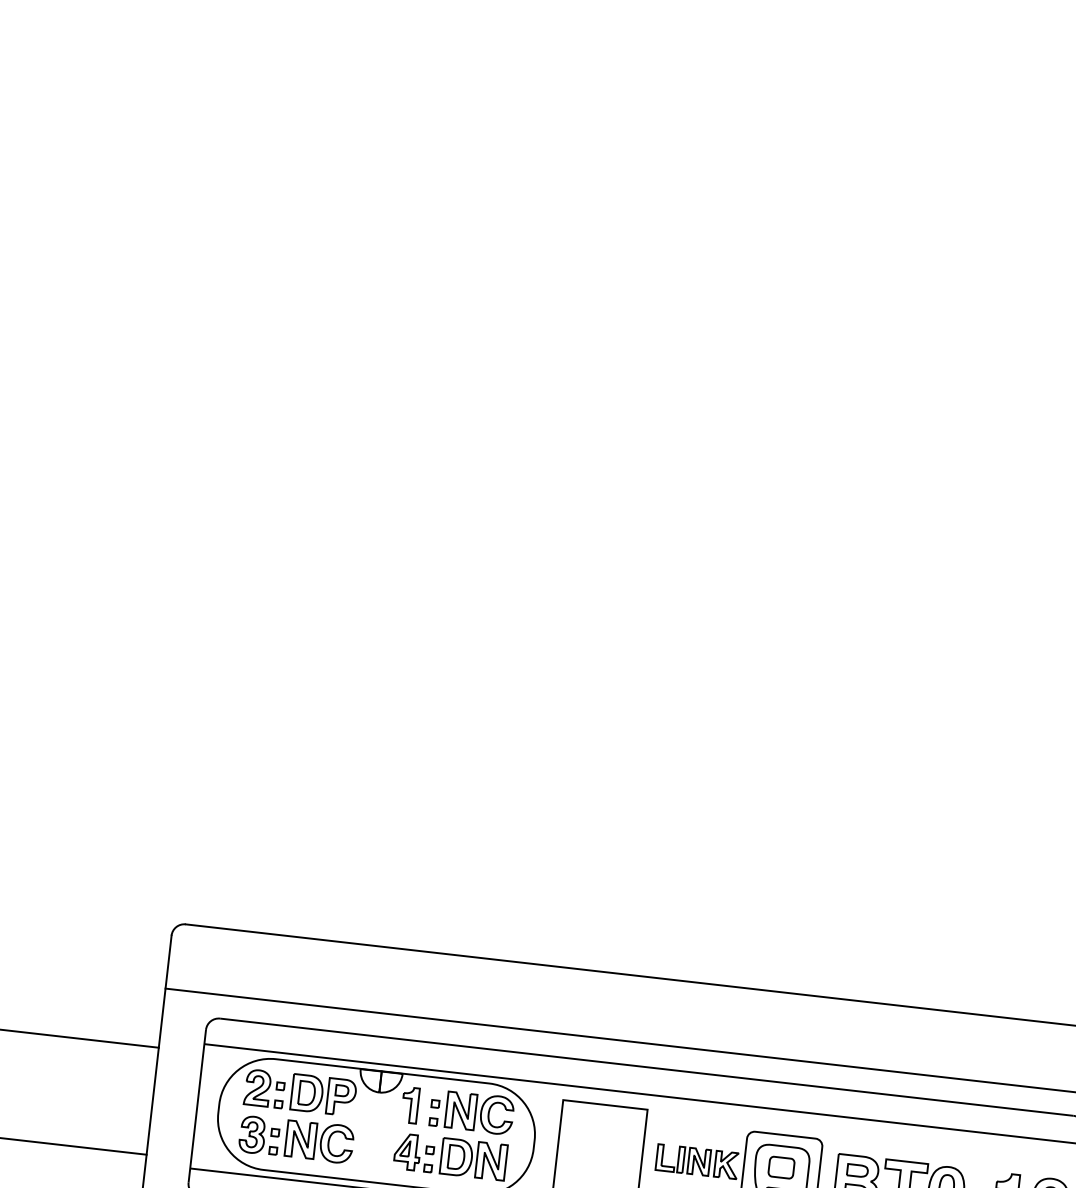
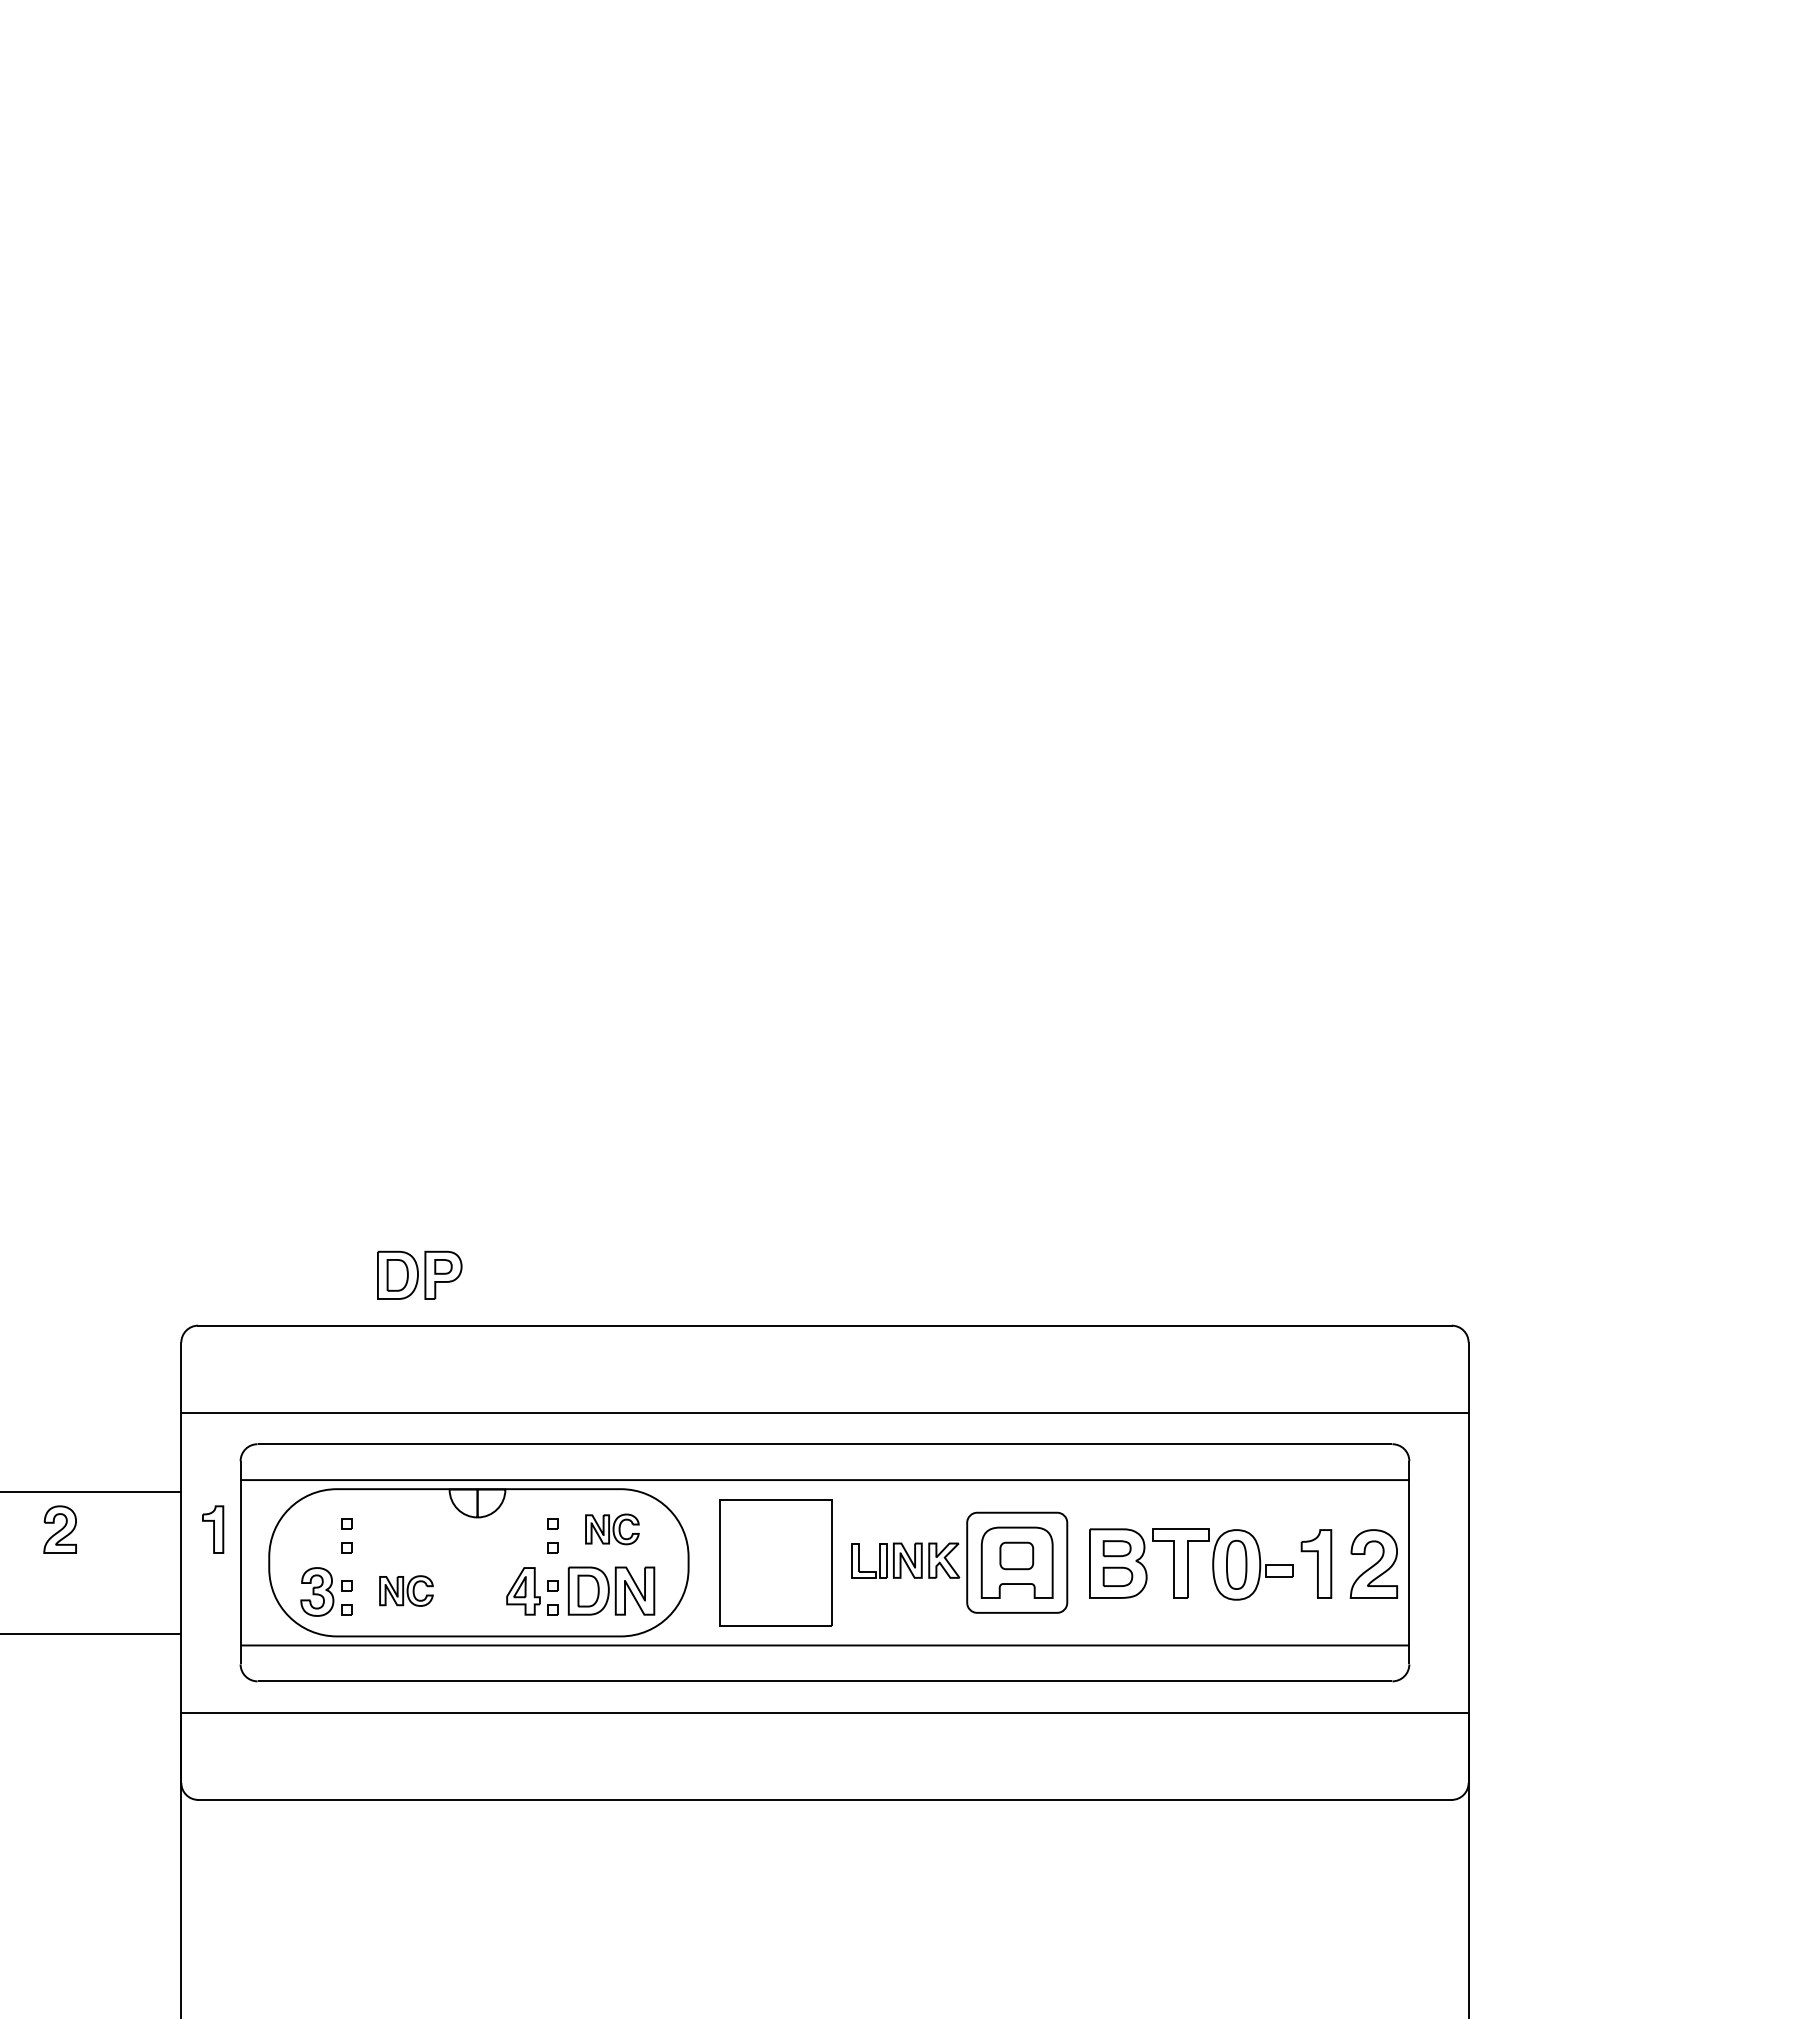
part: (257, 1087) -> (59, 1529), moved
part: (323, 1094) -> (419, 1274), moved
part: (410, 1105) -> (213, 1529), moved
part: (479, 1113) -> (612, 1529), size x0.6
part: (319, 1141) -> (406, 1590), size x0.6

